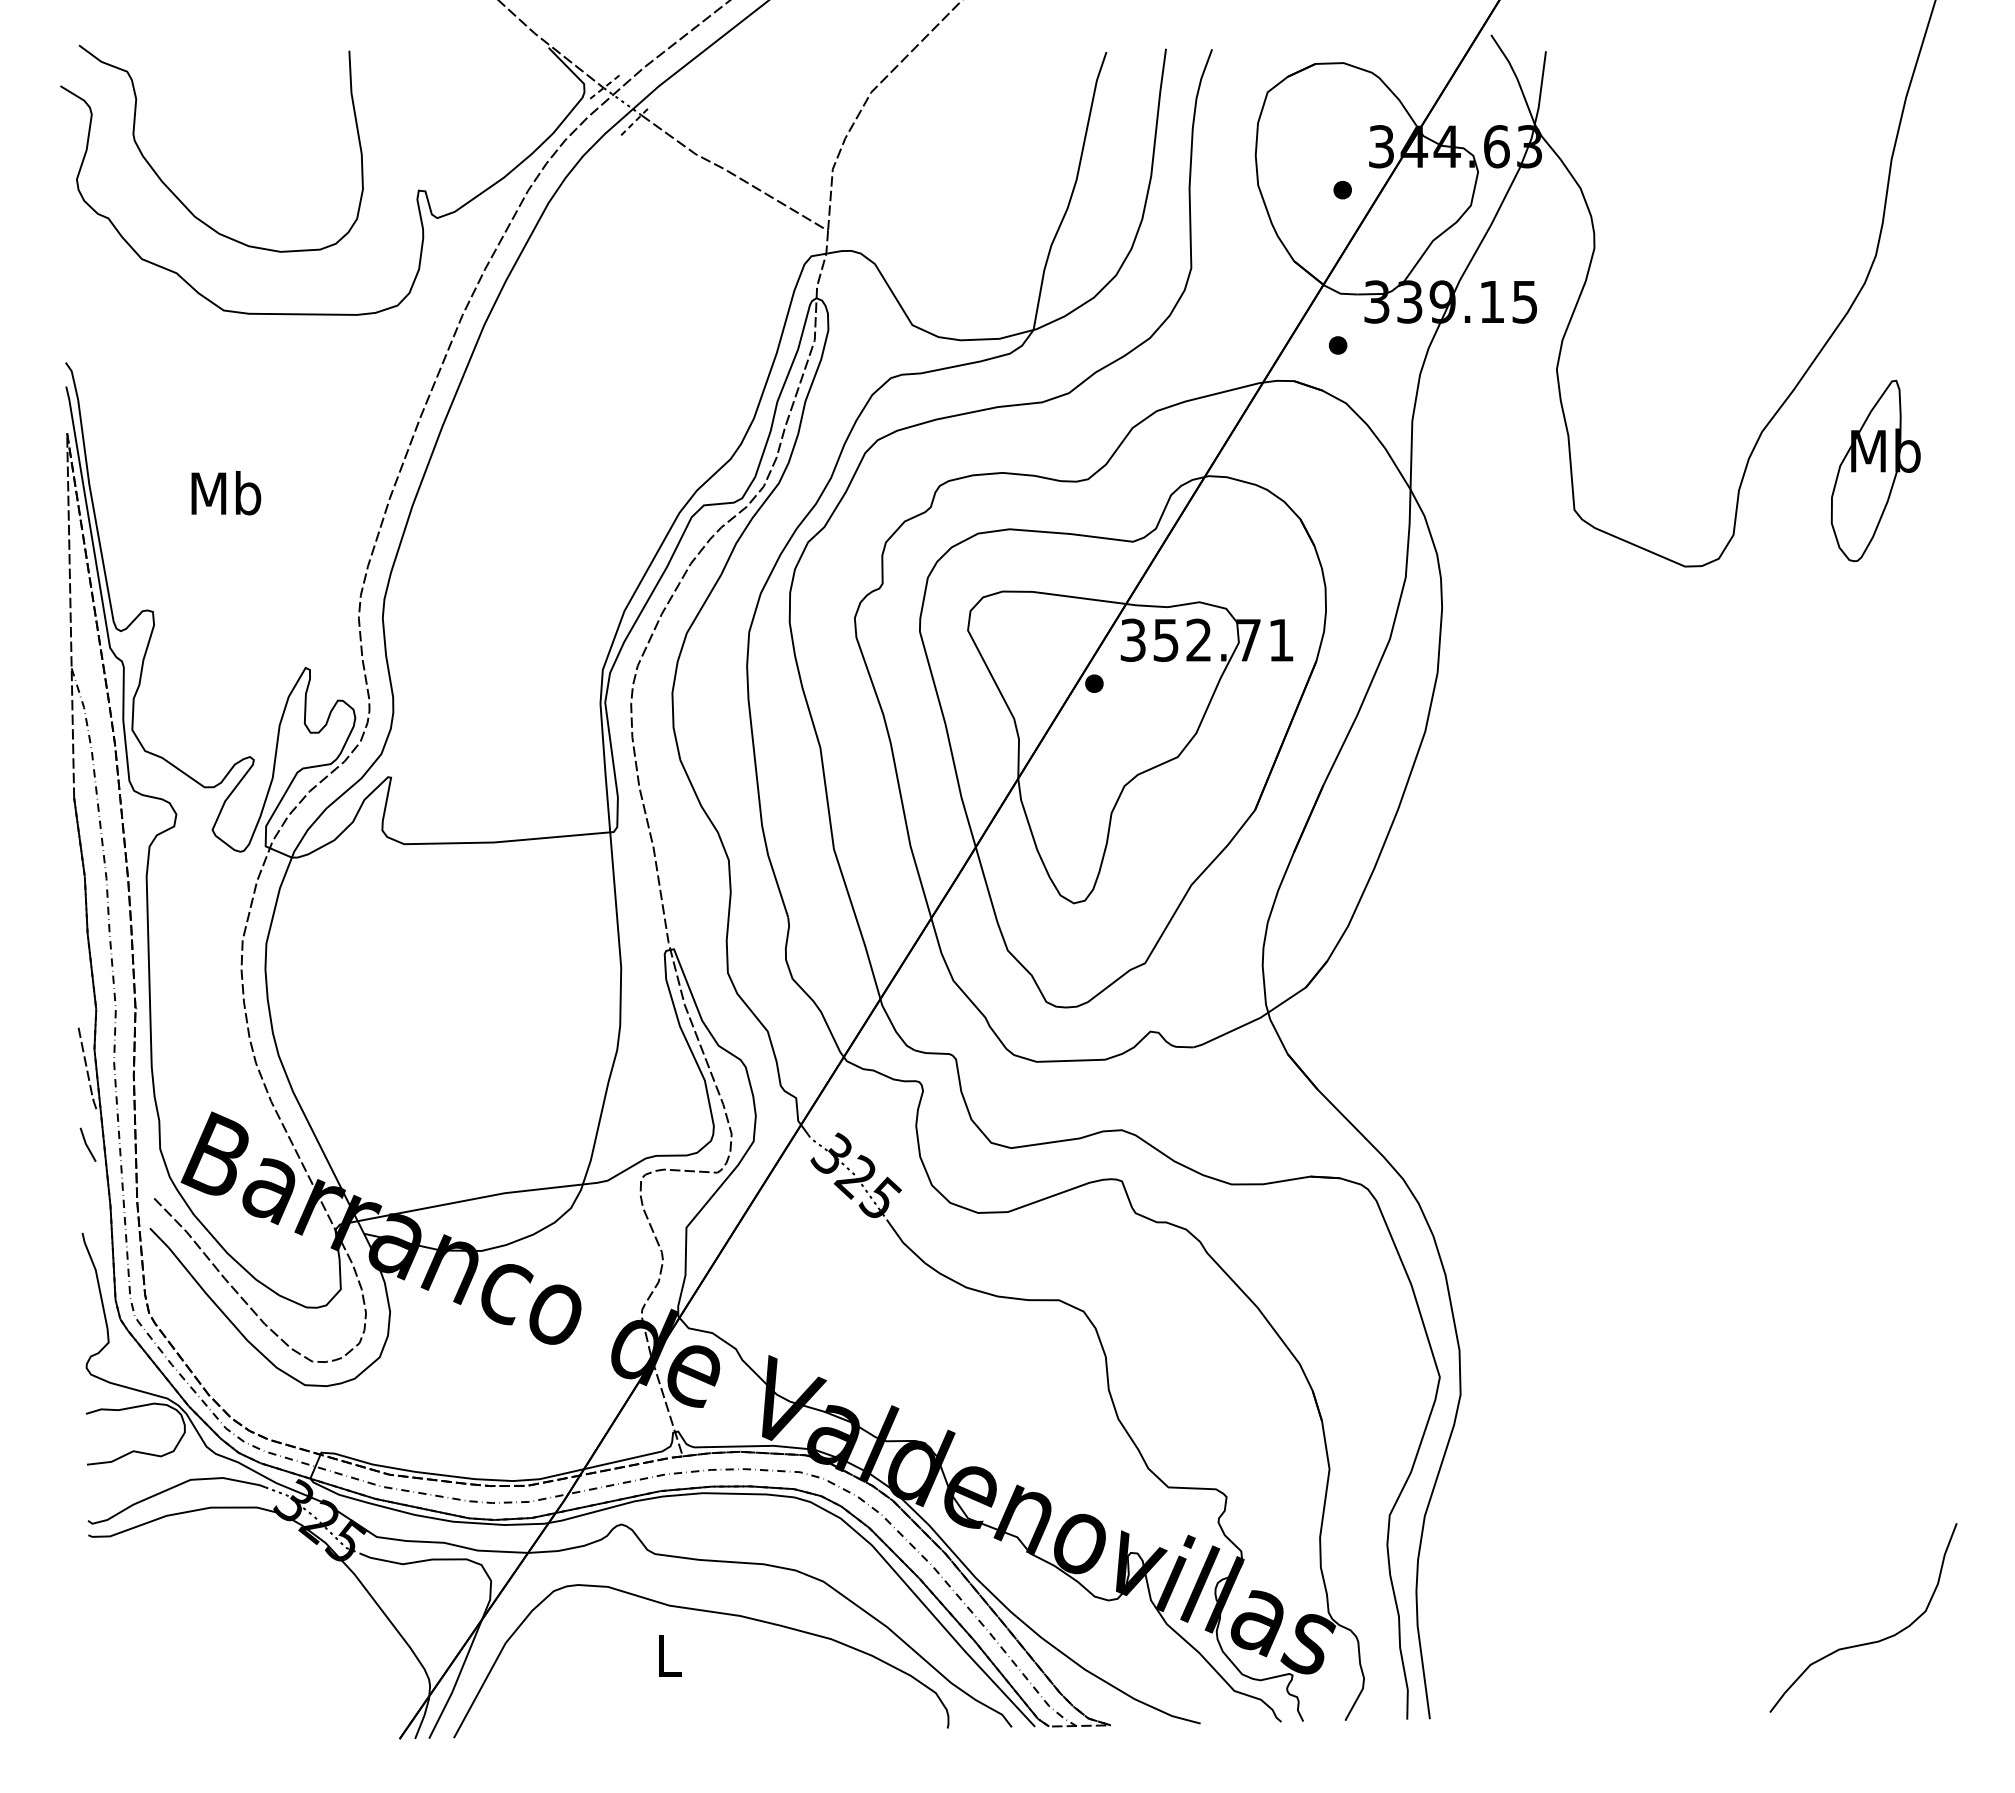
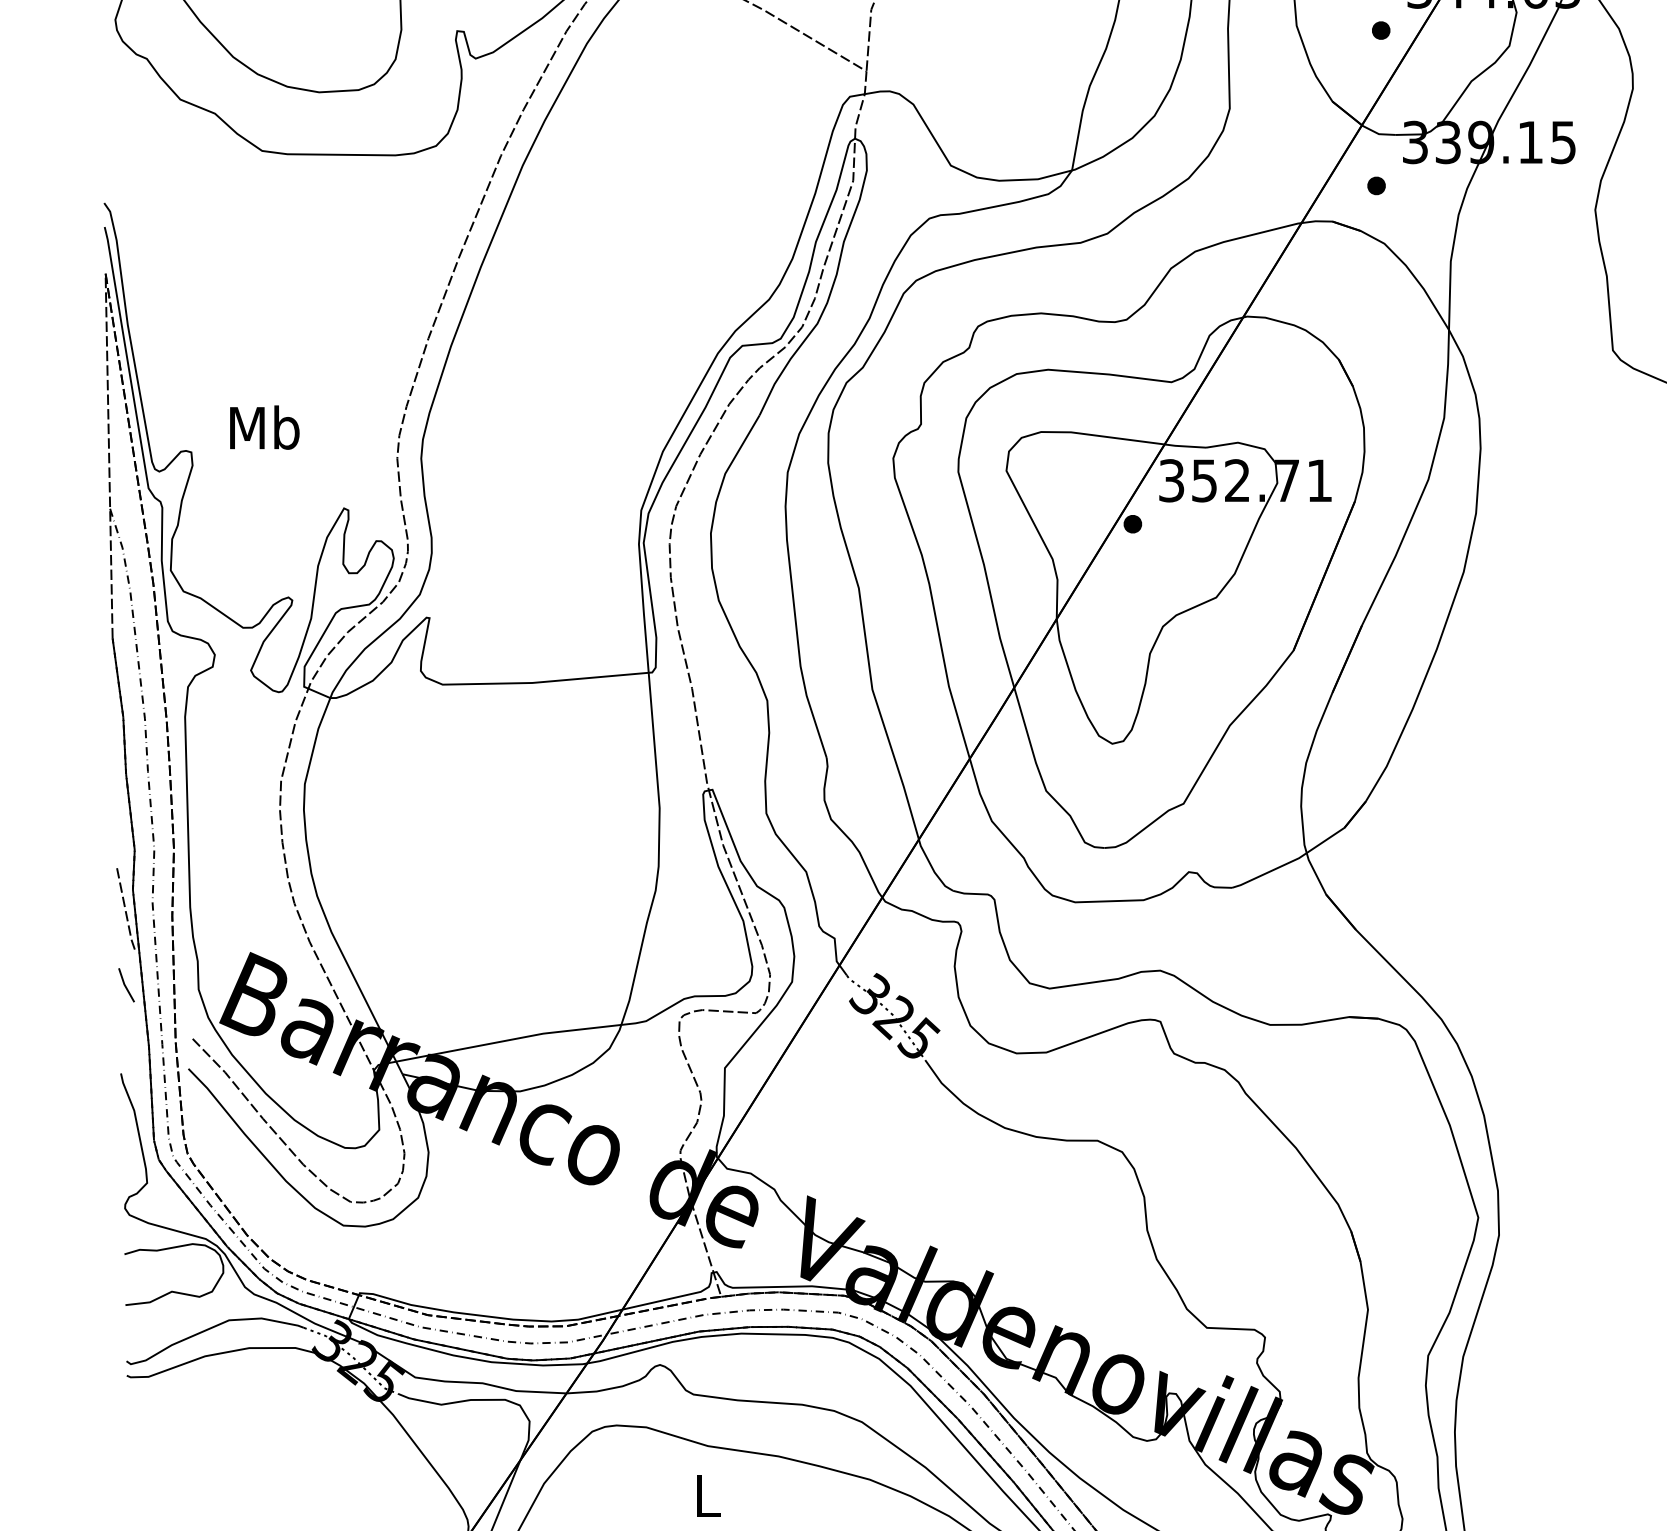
text: (226, 493) -> (264, 427), moved

